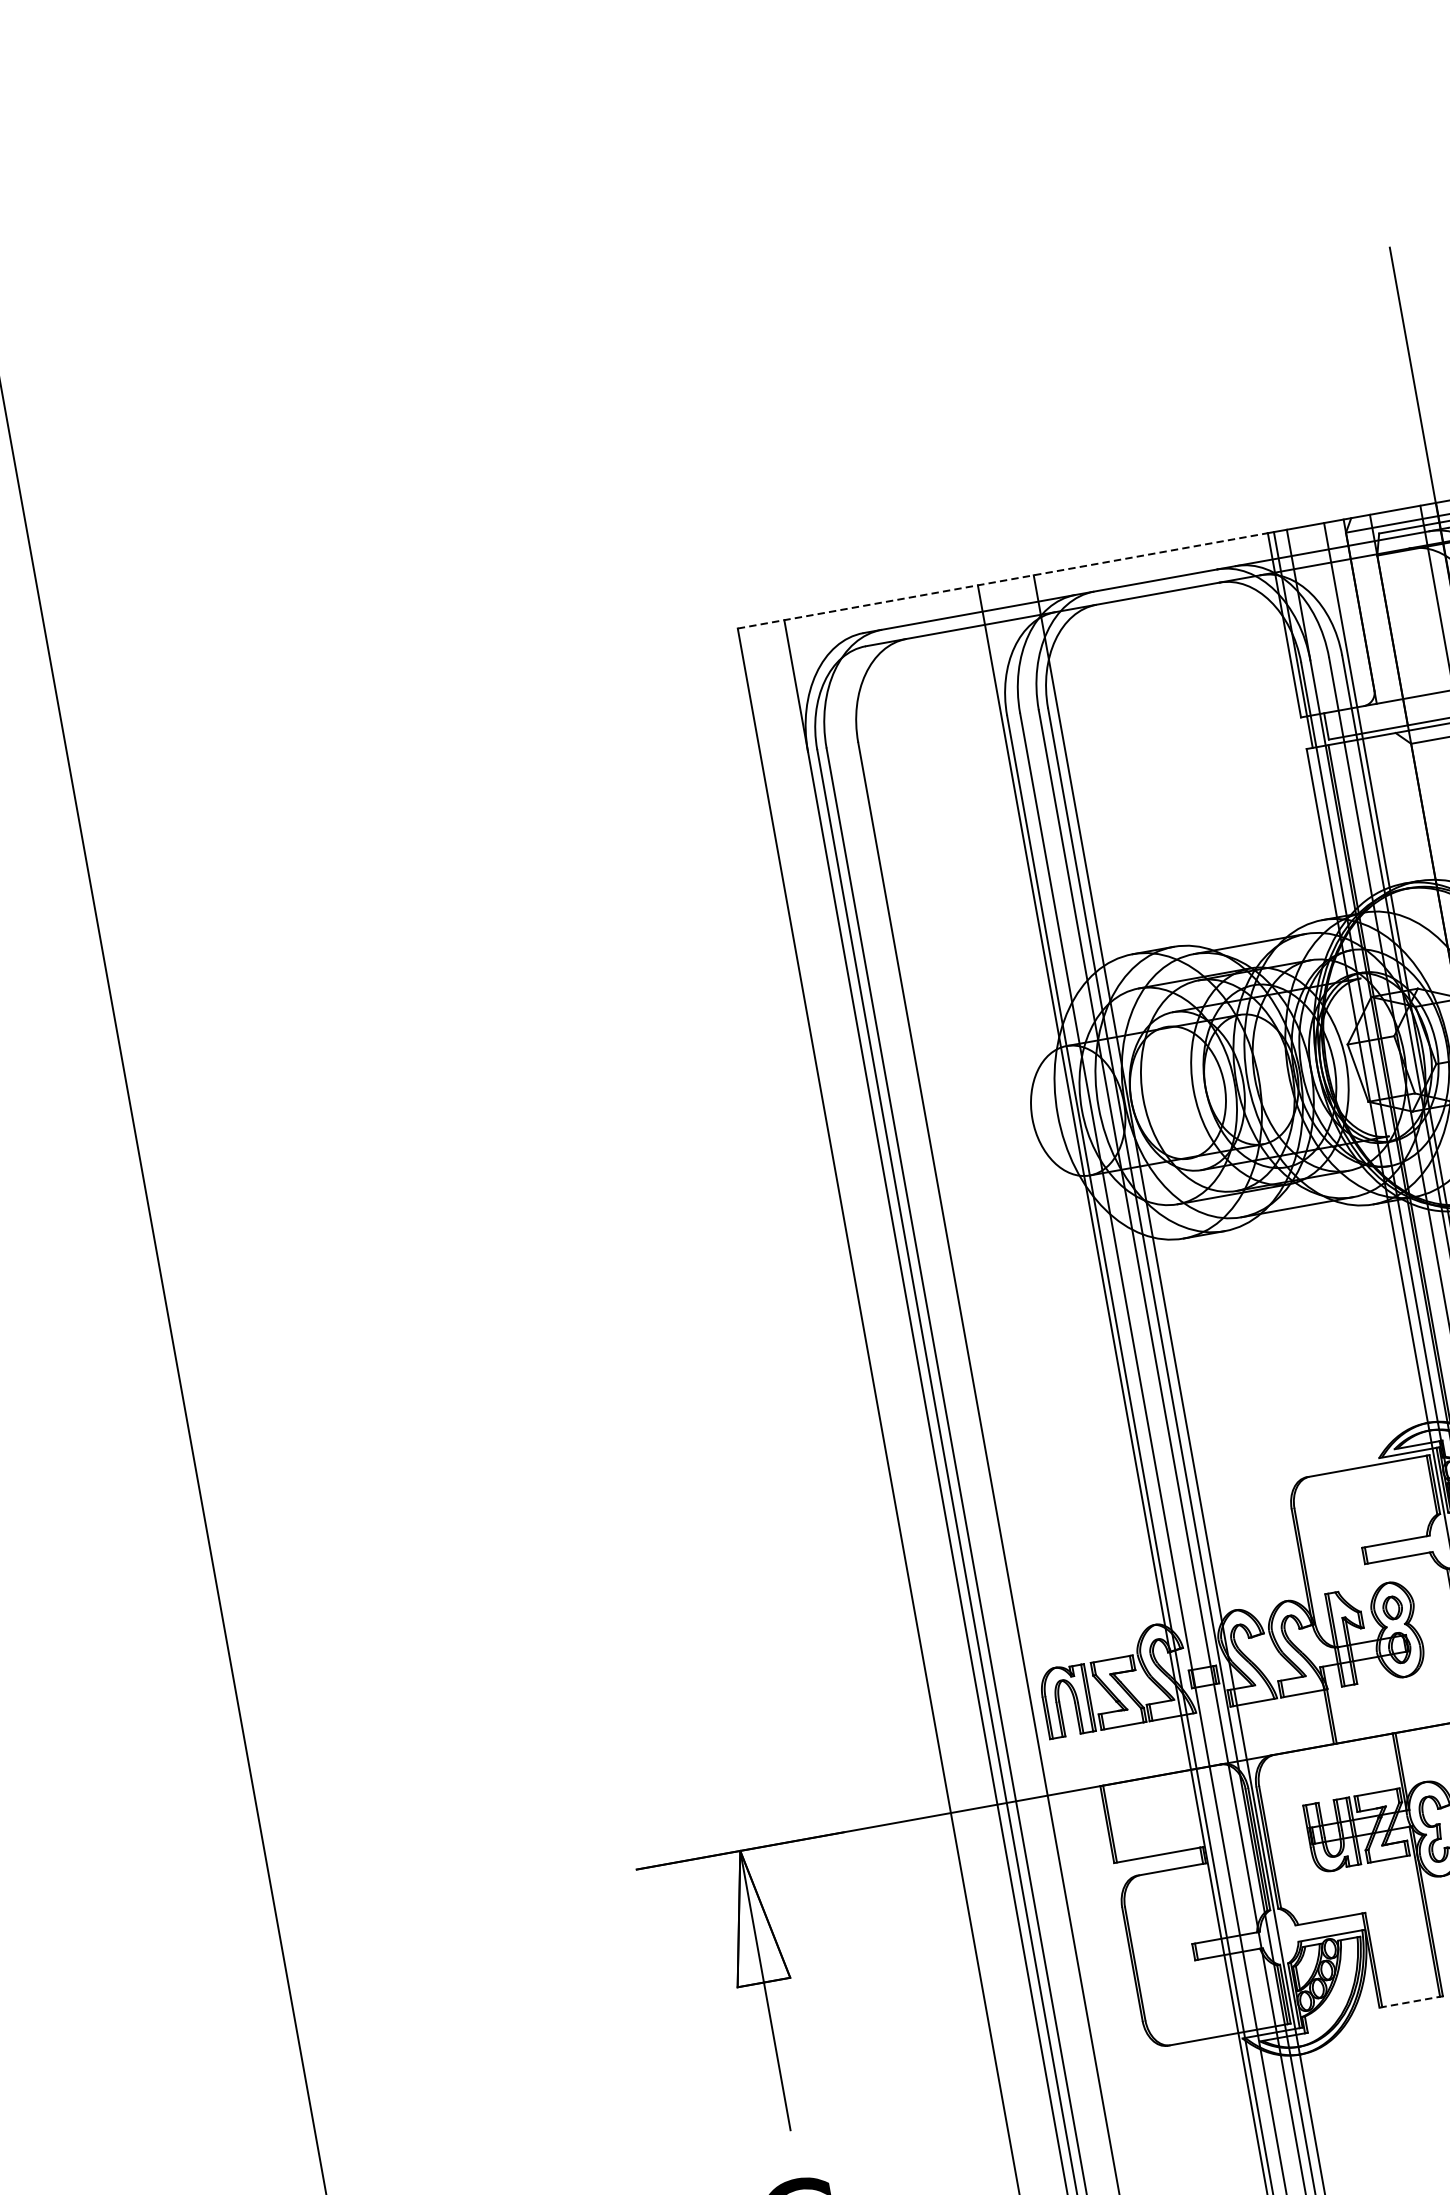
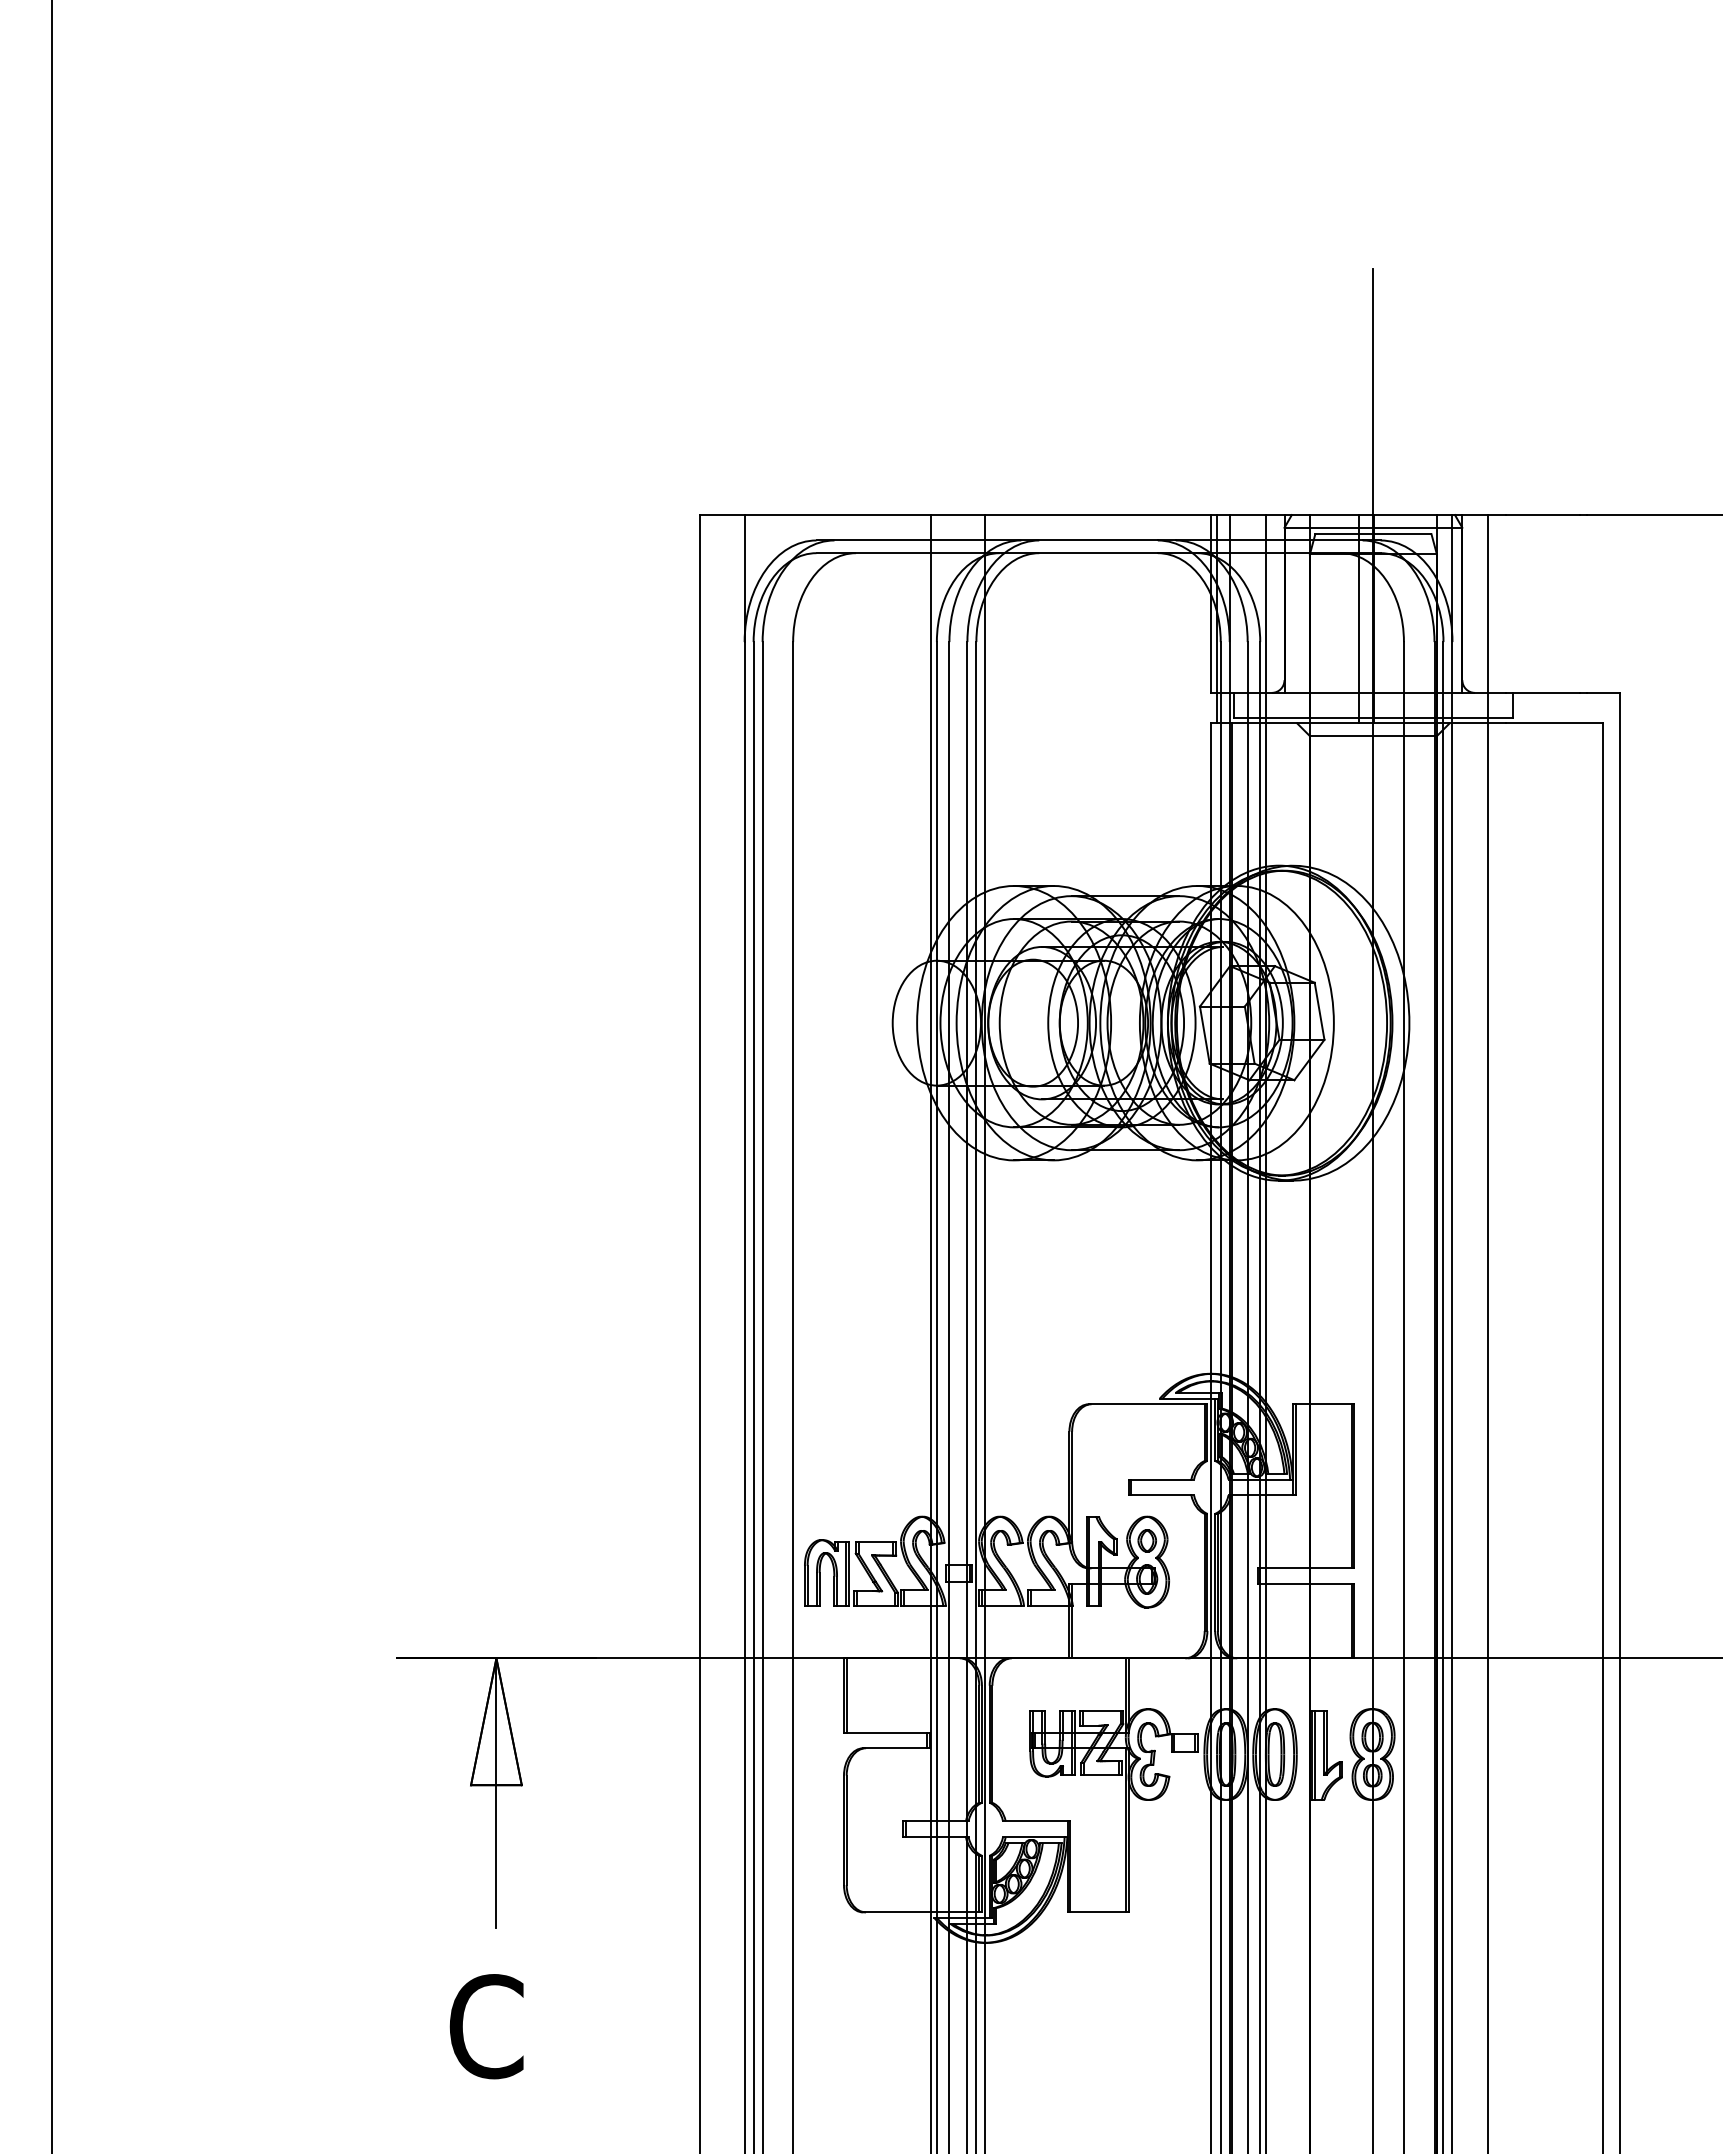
line: (1002, 581) -> (955, 515), dashed -> solid
line: (1410, 2002) -> (1097, 1912), dashed -> solid

